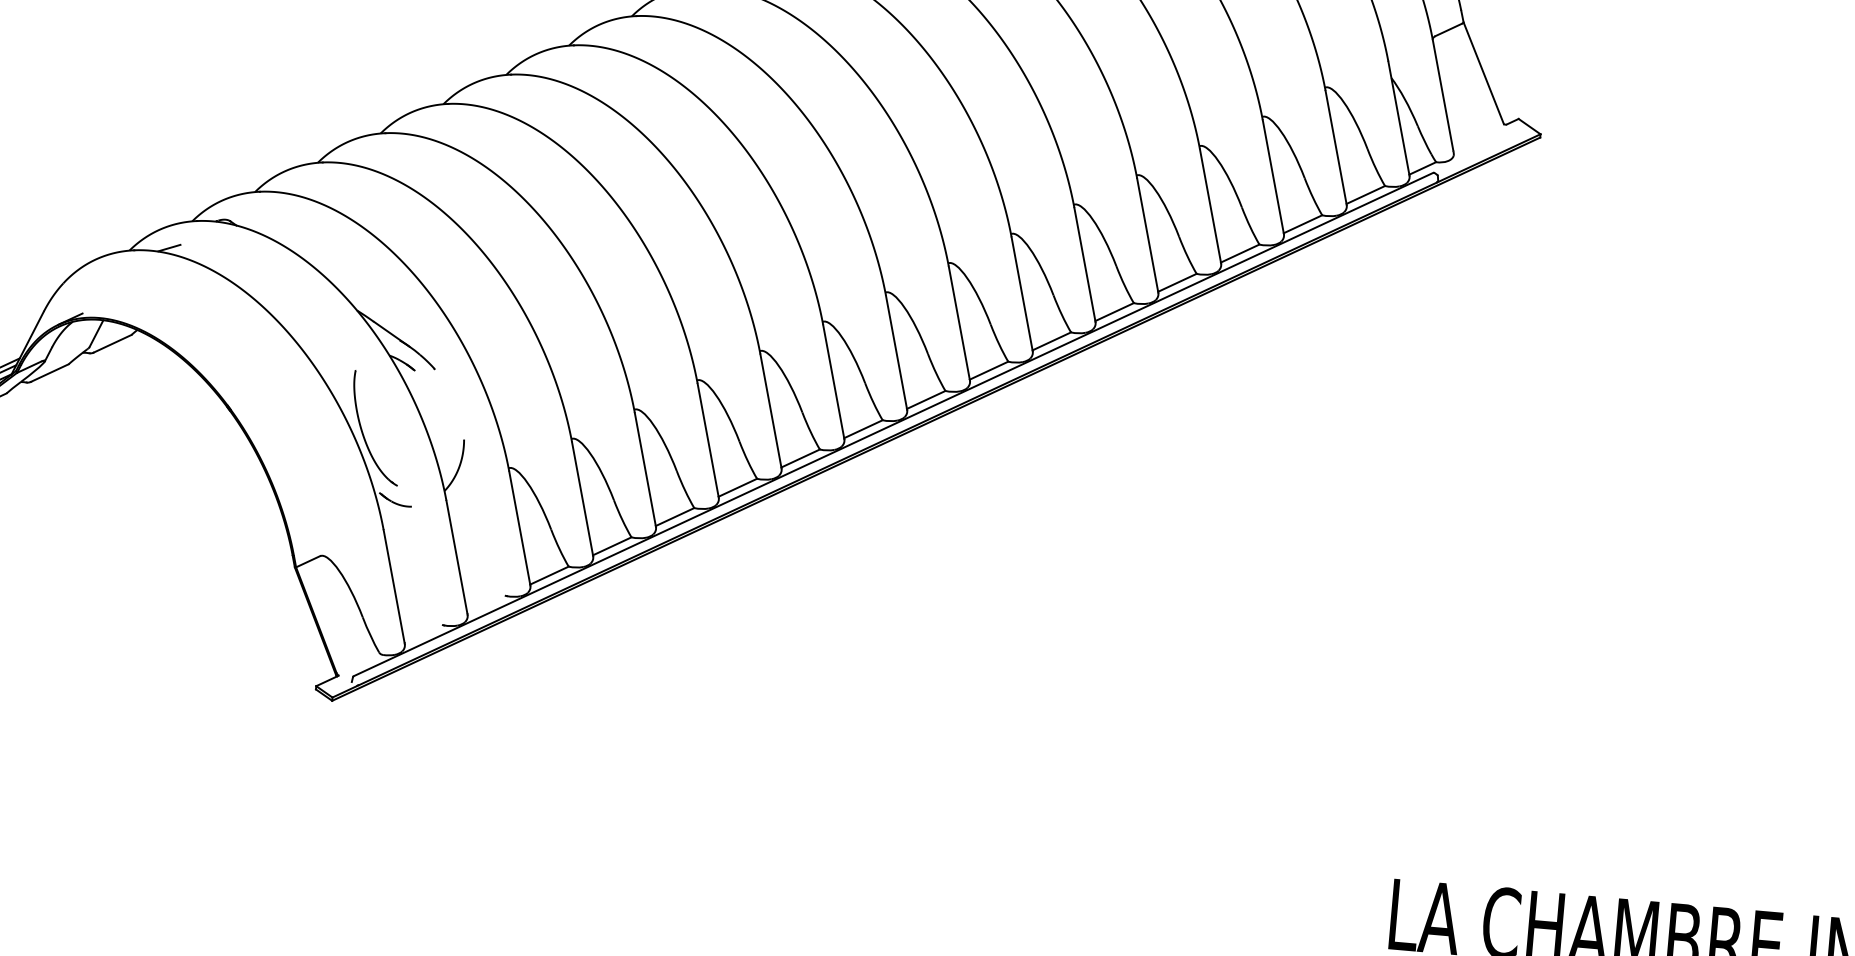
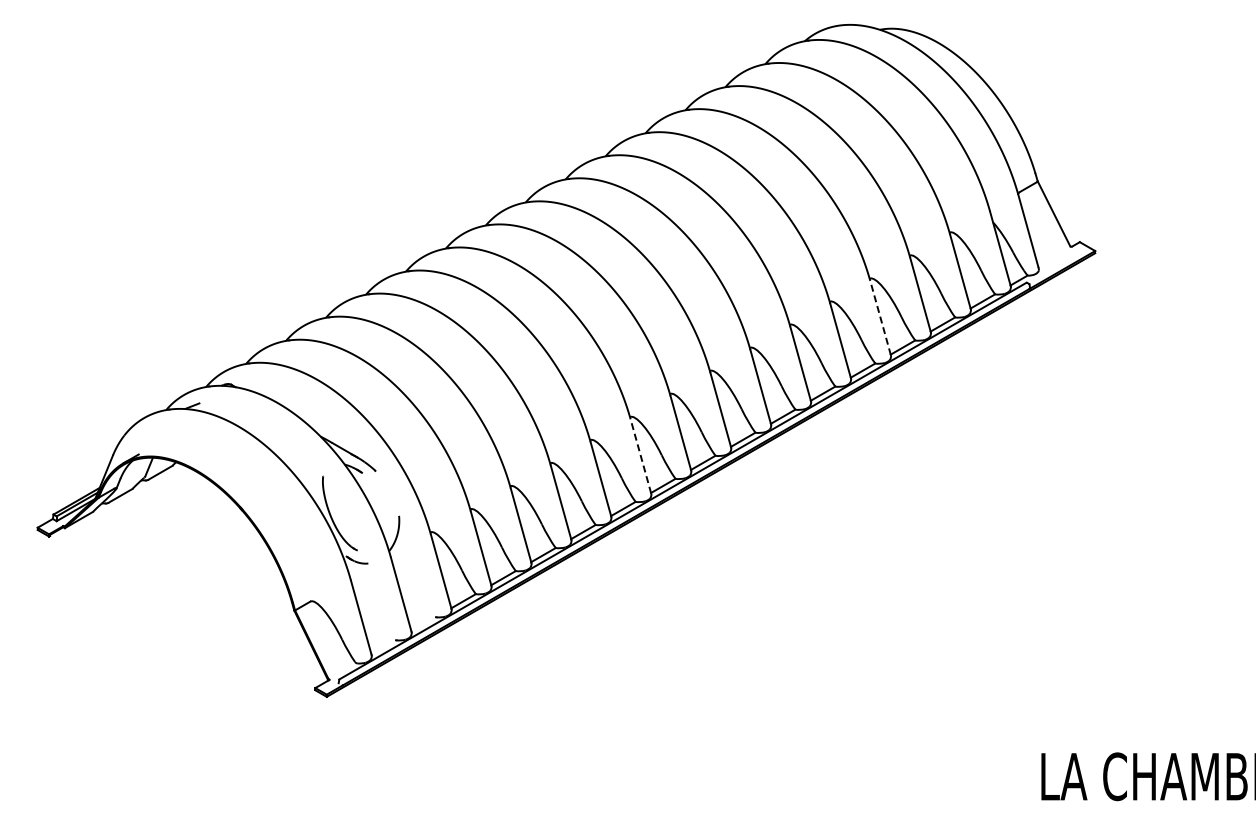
line: (1210, 207) -> (880, 318), solid -> dashed
line: (833, 382) -> (640, 456), solid -> dashed

